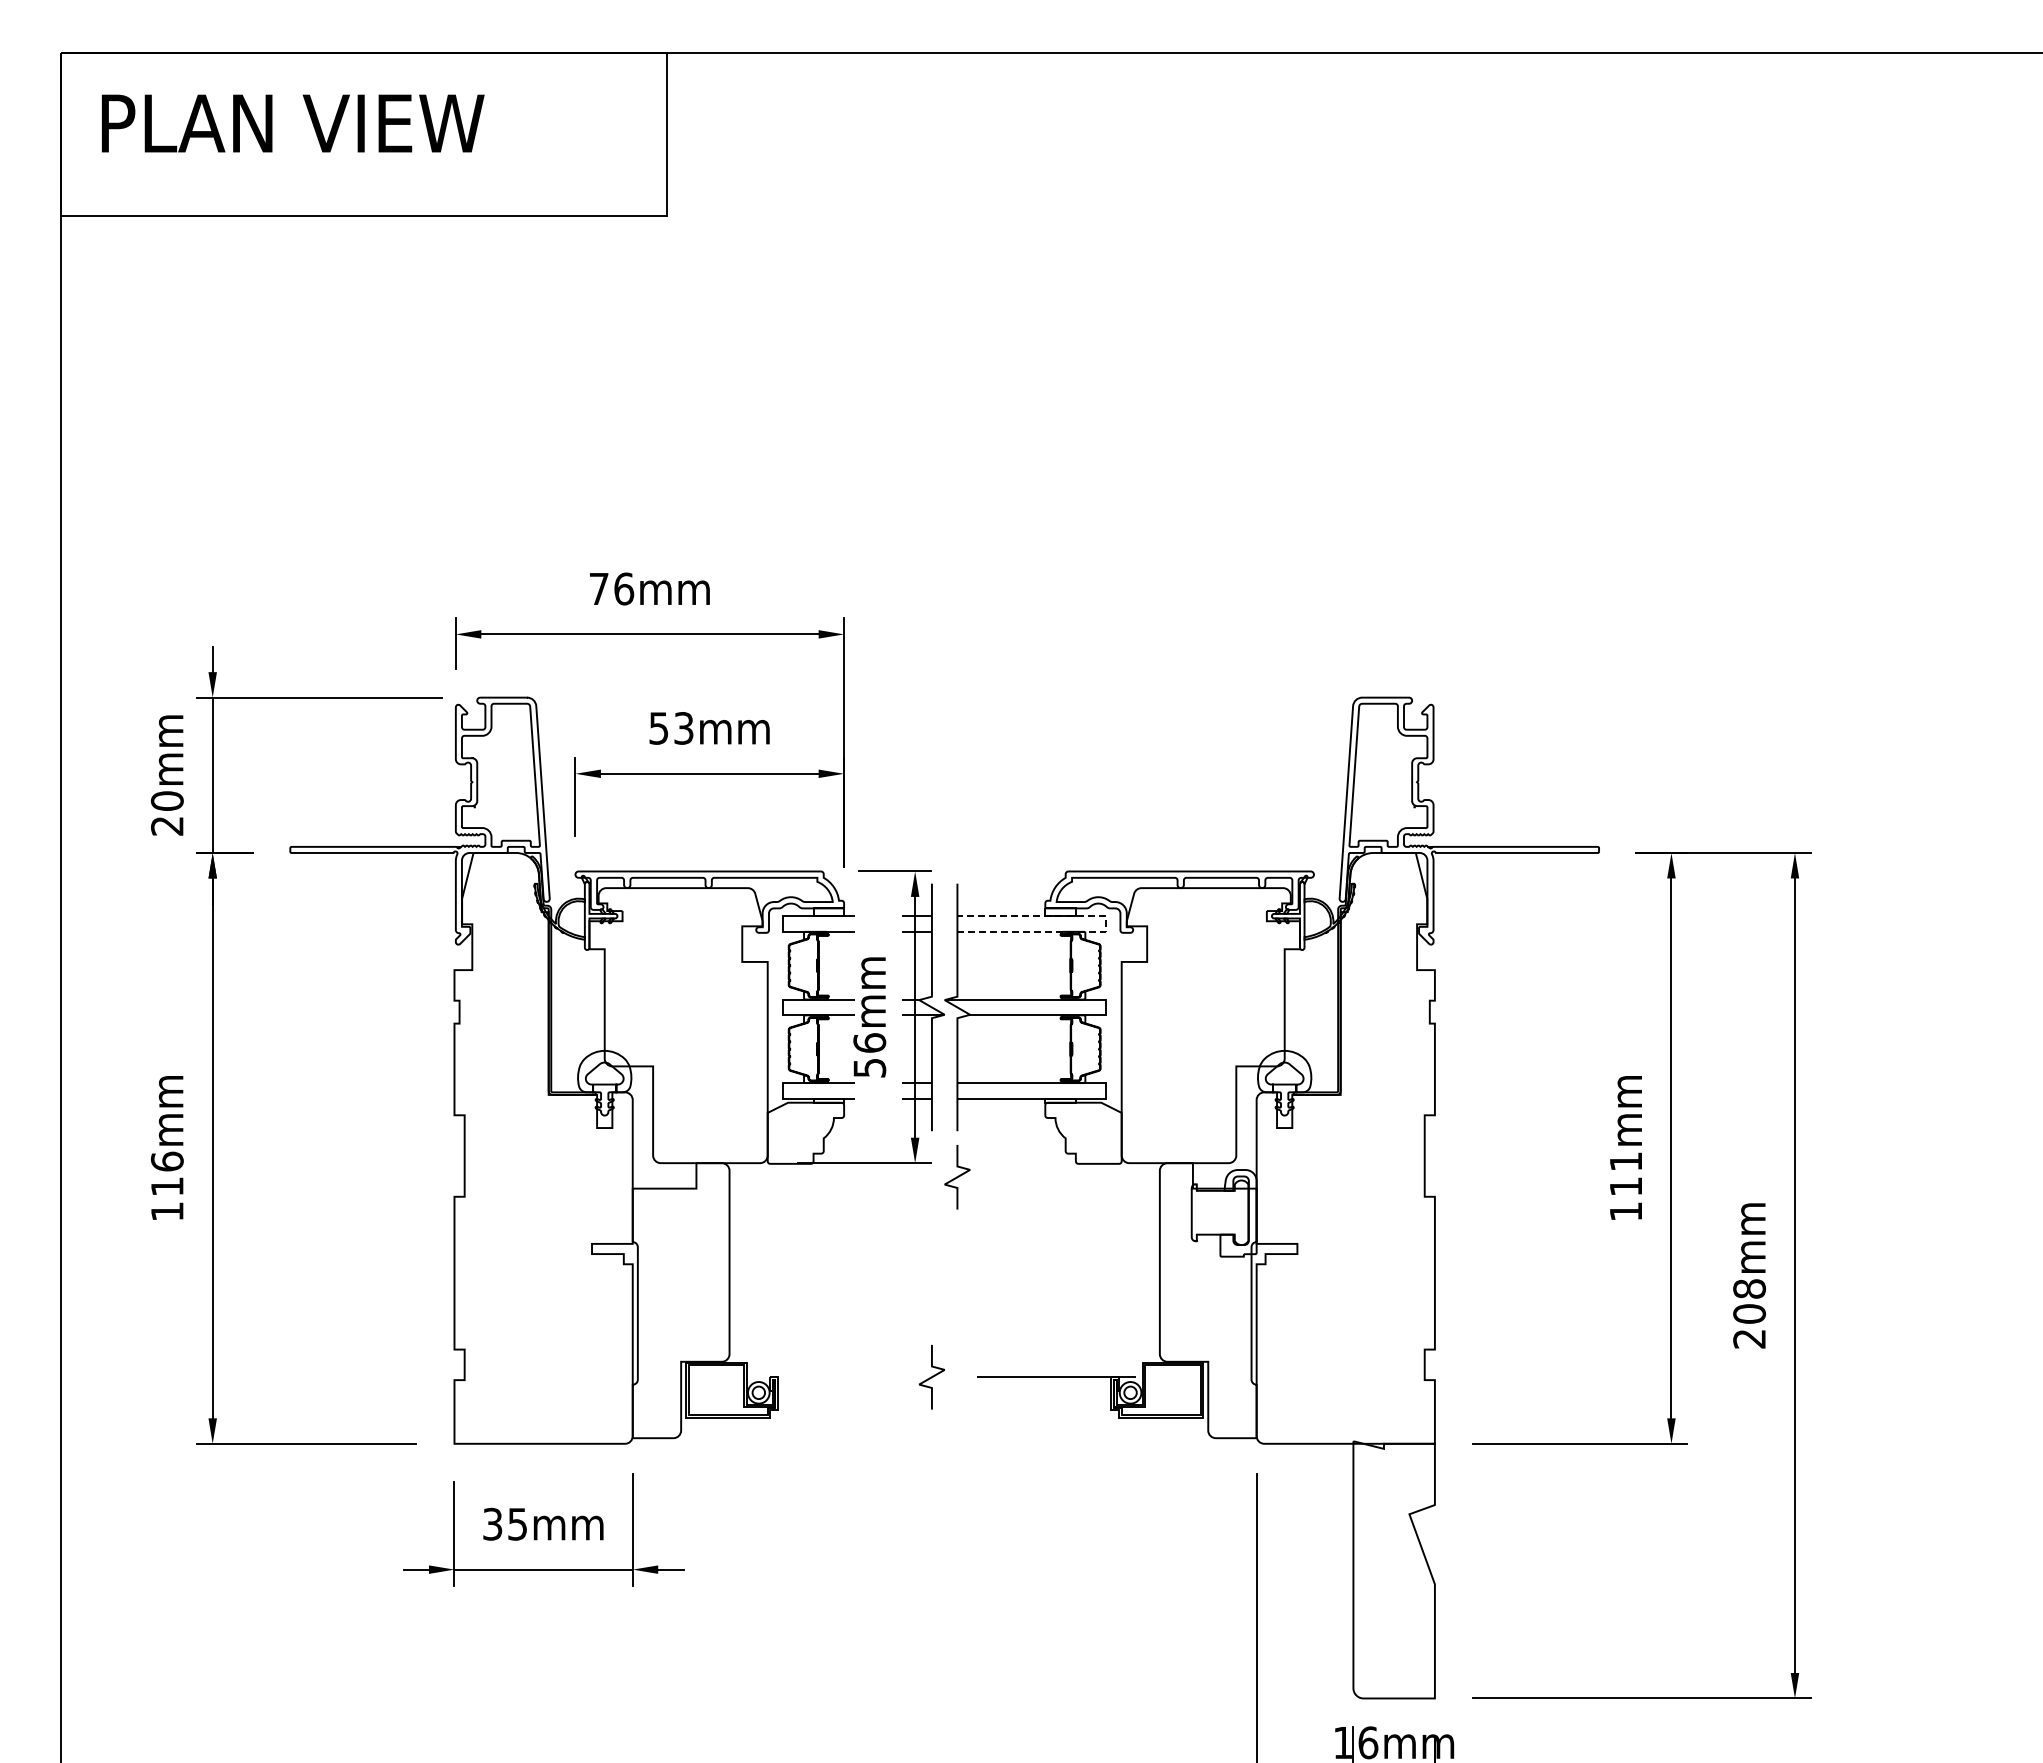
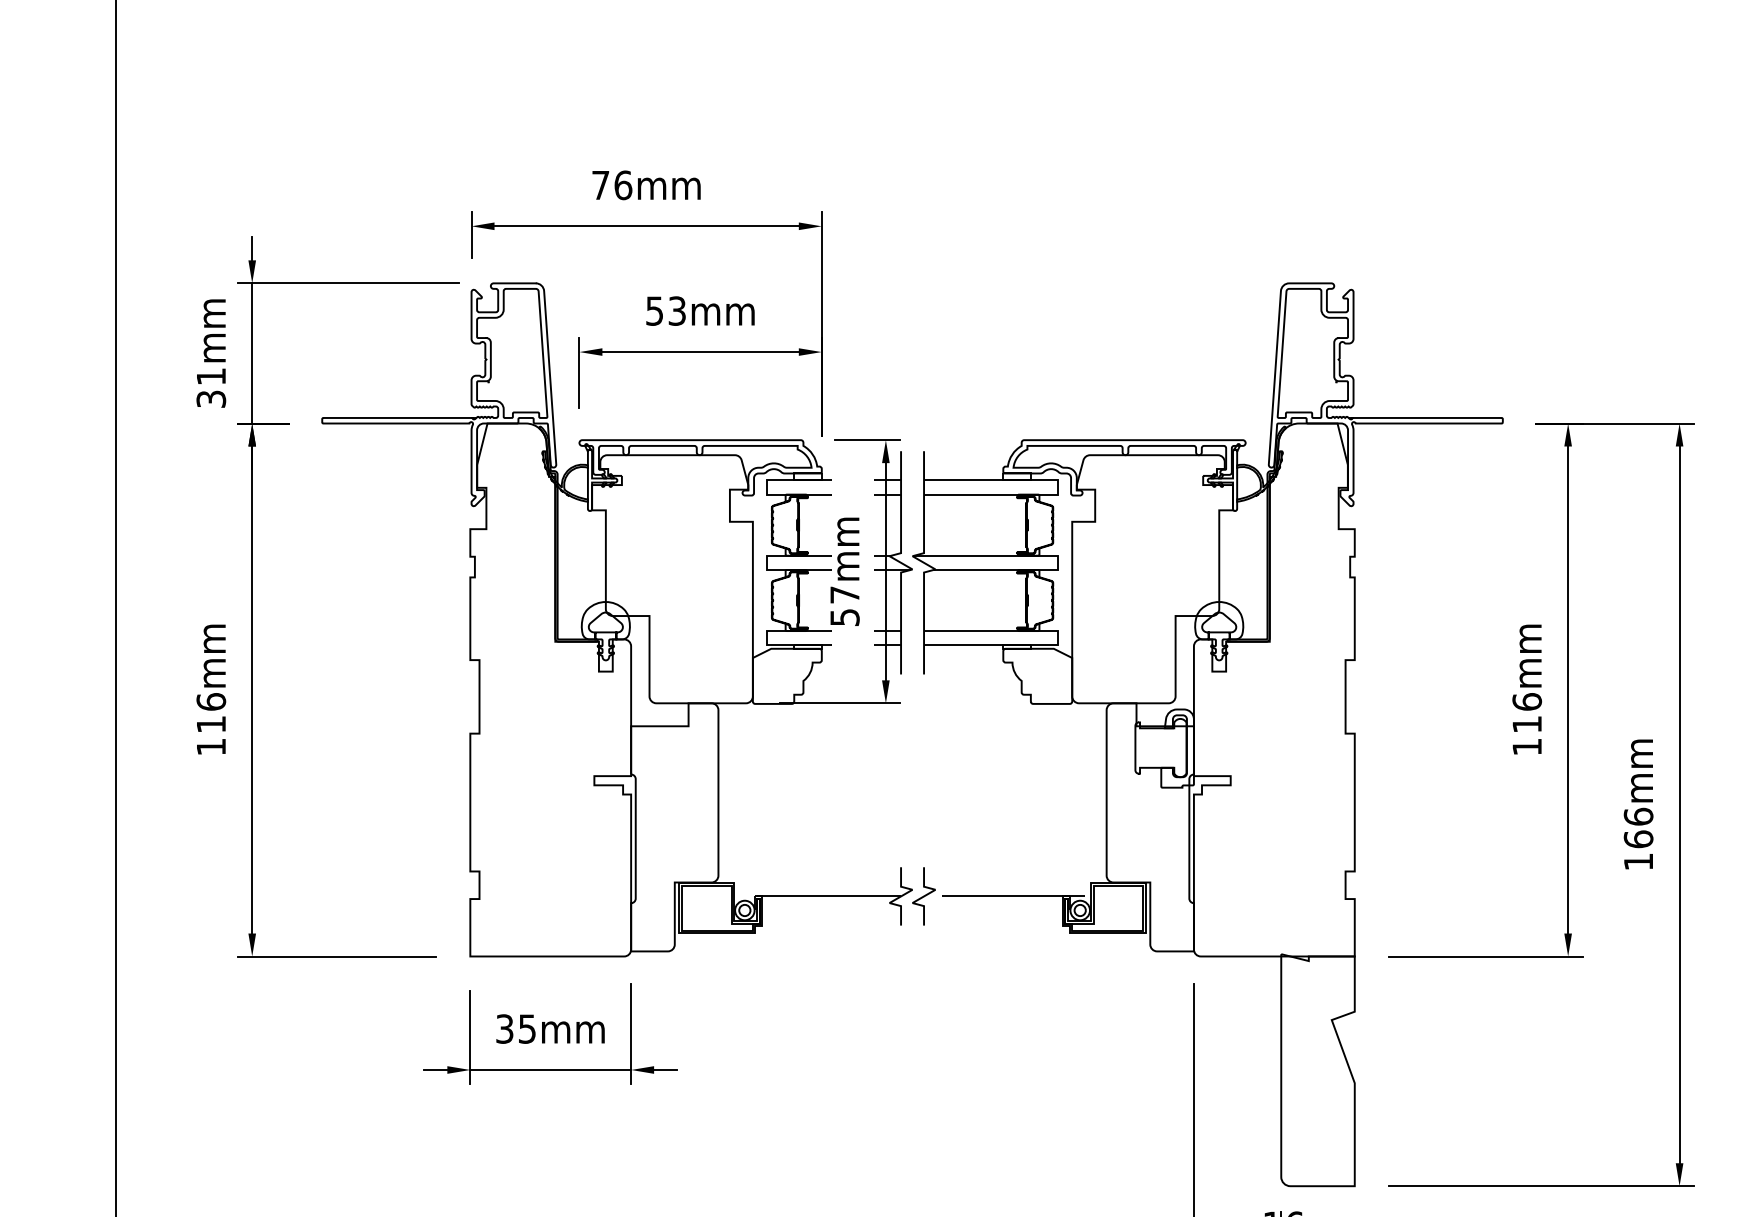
text: (167, 813) -> (211, 387), 20mm -> 31mm
line: (1106, 923) -> (1058, 487), dashed -> solid
text: (869, 1042) -> (844, 594), 56mm -> 57mm
text: (1625, 1161) -> (1526, 701), 111mm -> 116mm
curve: (957, 1177) -> (924, 896), moved
text: (1749, 1313) -> (1638, 838), 208mm -> 166mm
line: (842, 1377) -> (820, 896), added

